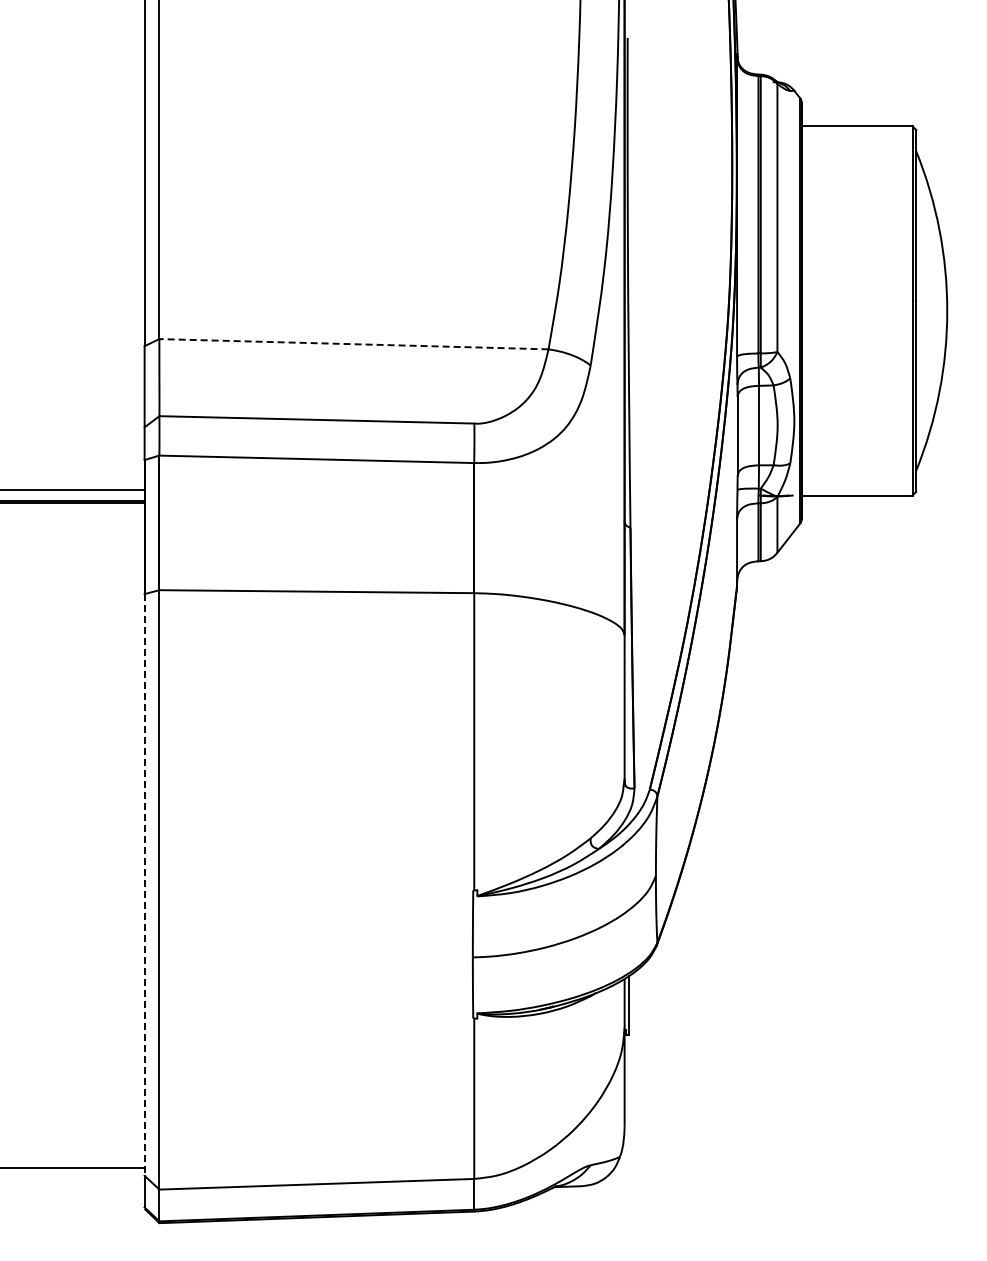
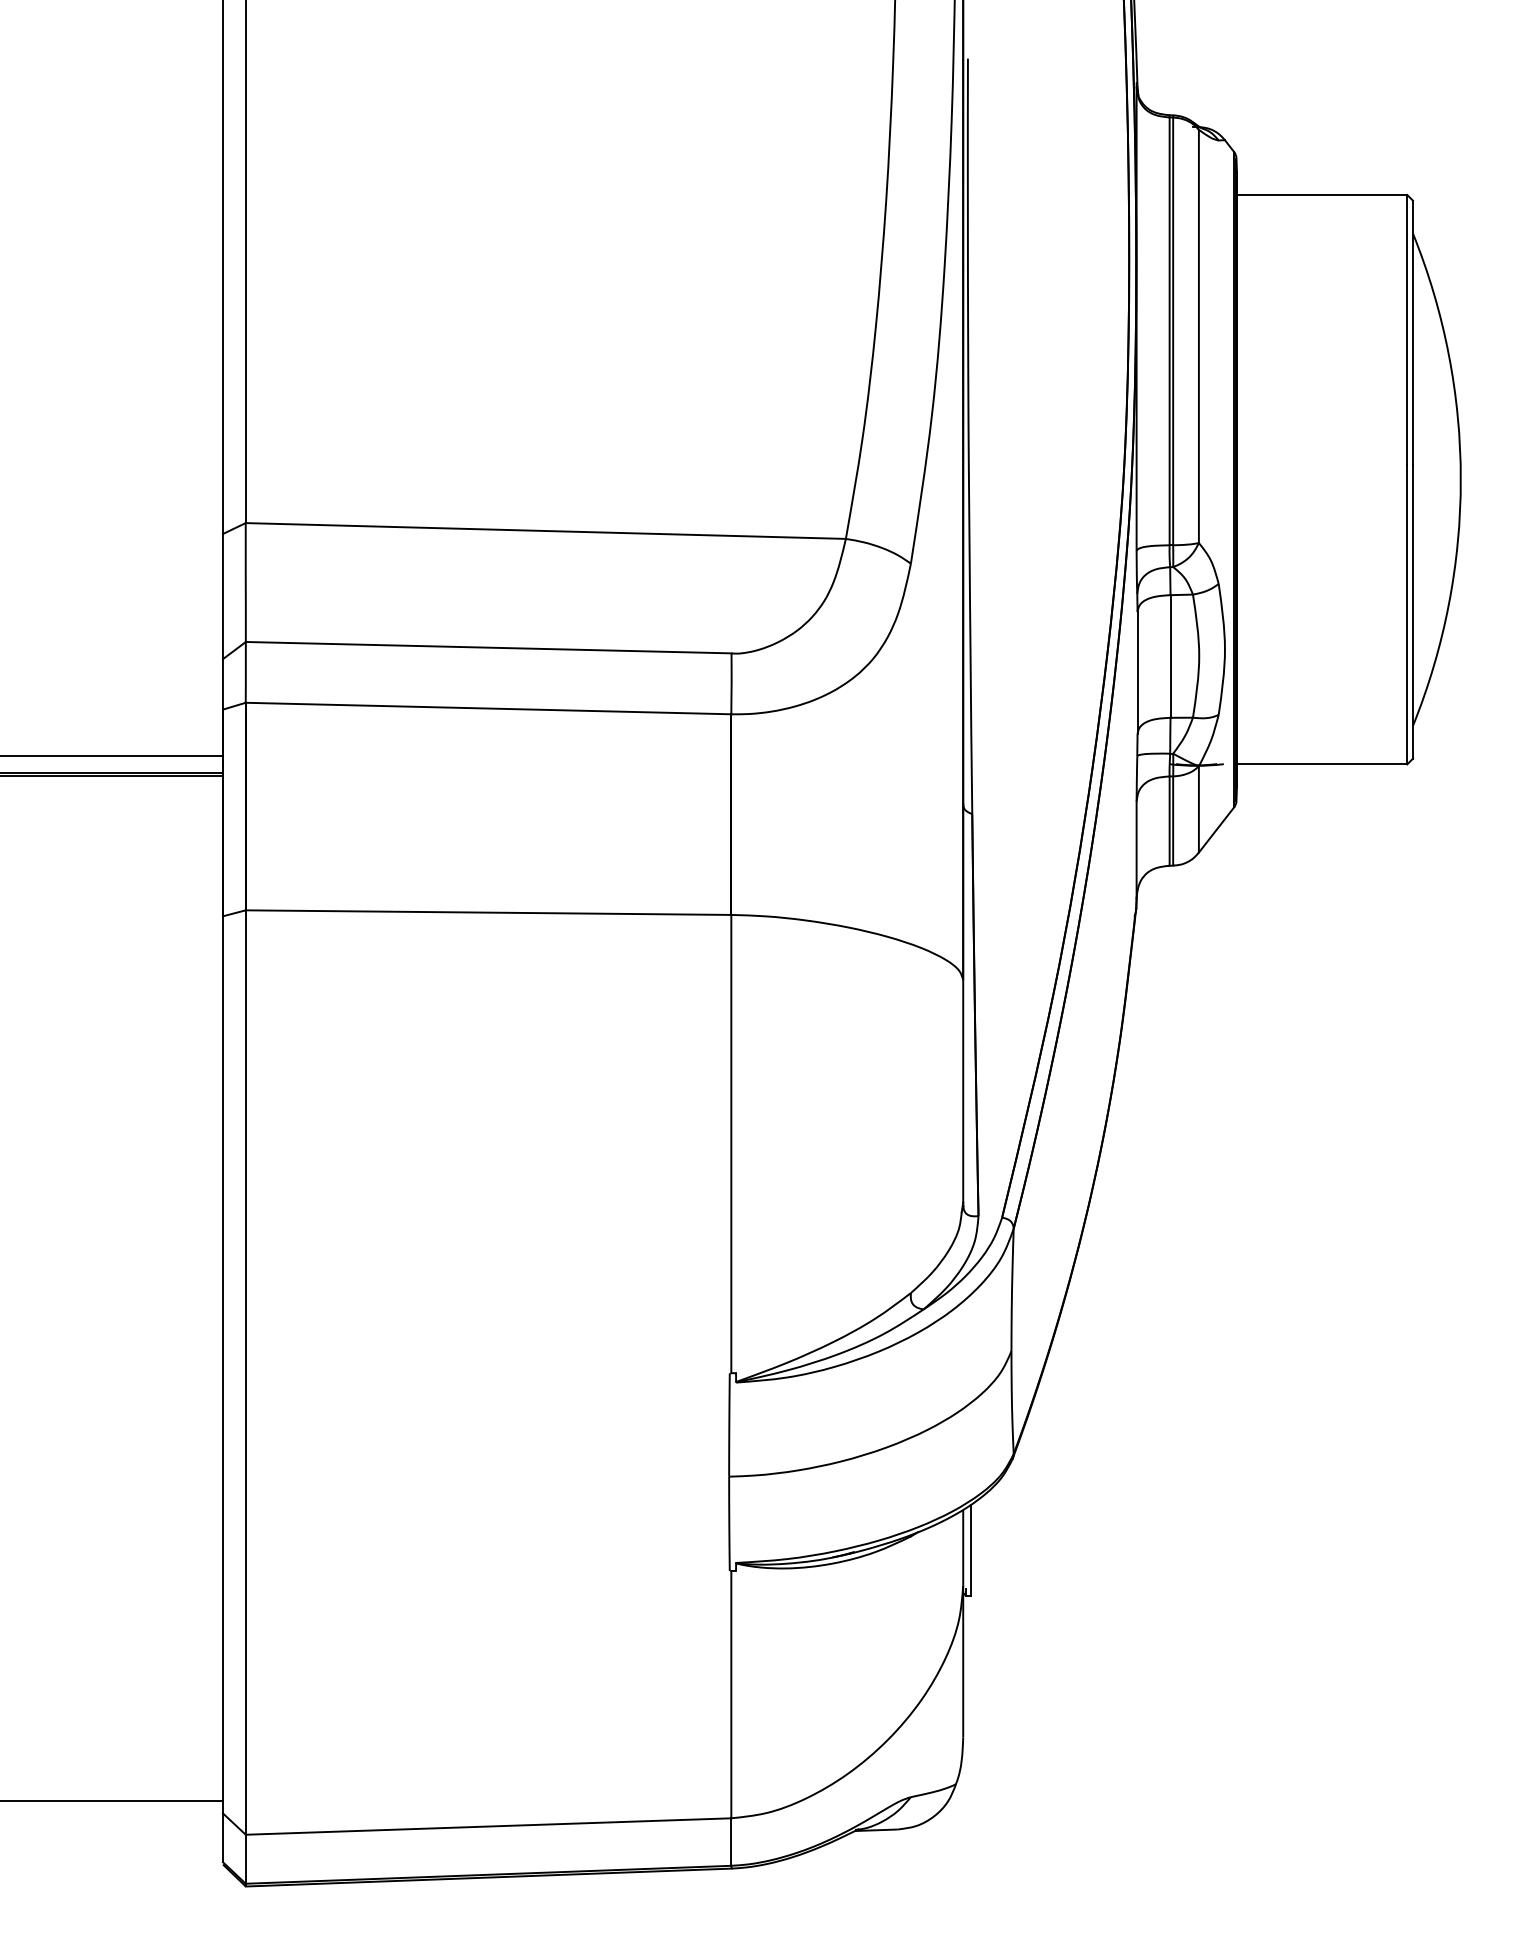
line: (353, 344) -> (545, 531), dashed -> solid
line: (144, 884) -> (222, 1364), dashed -> solid

